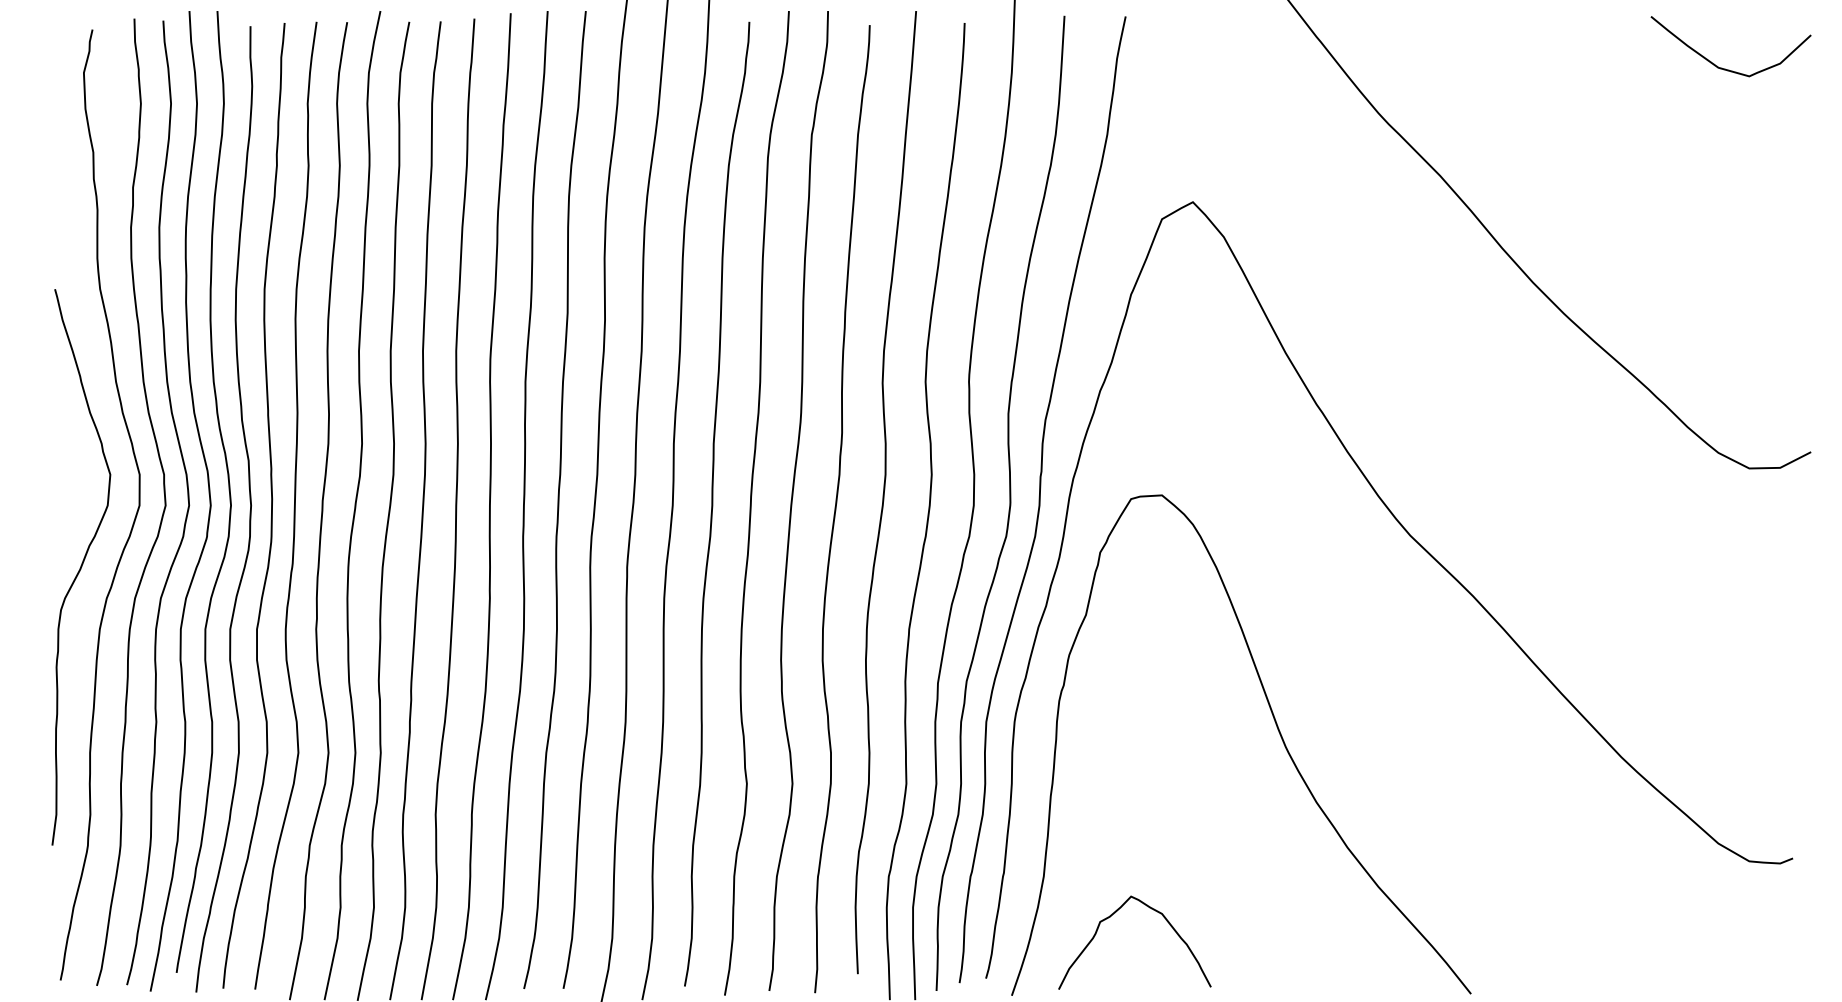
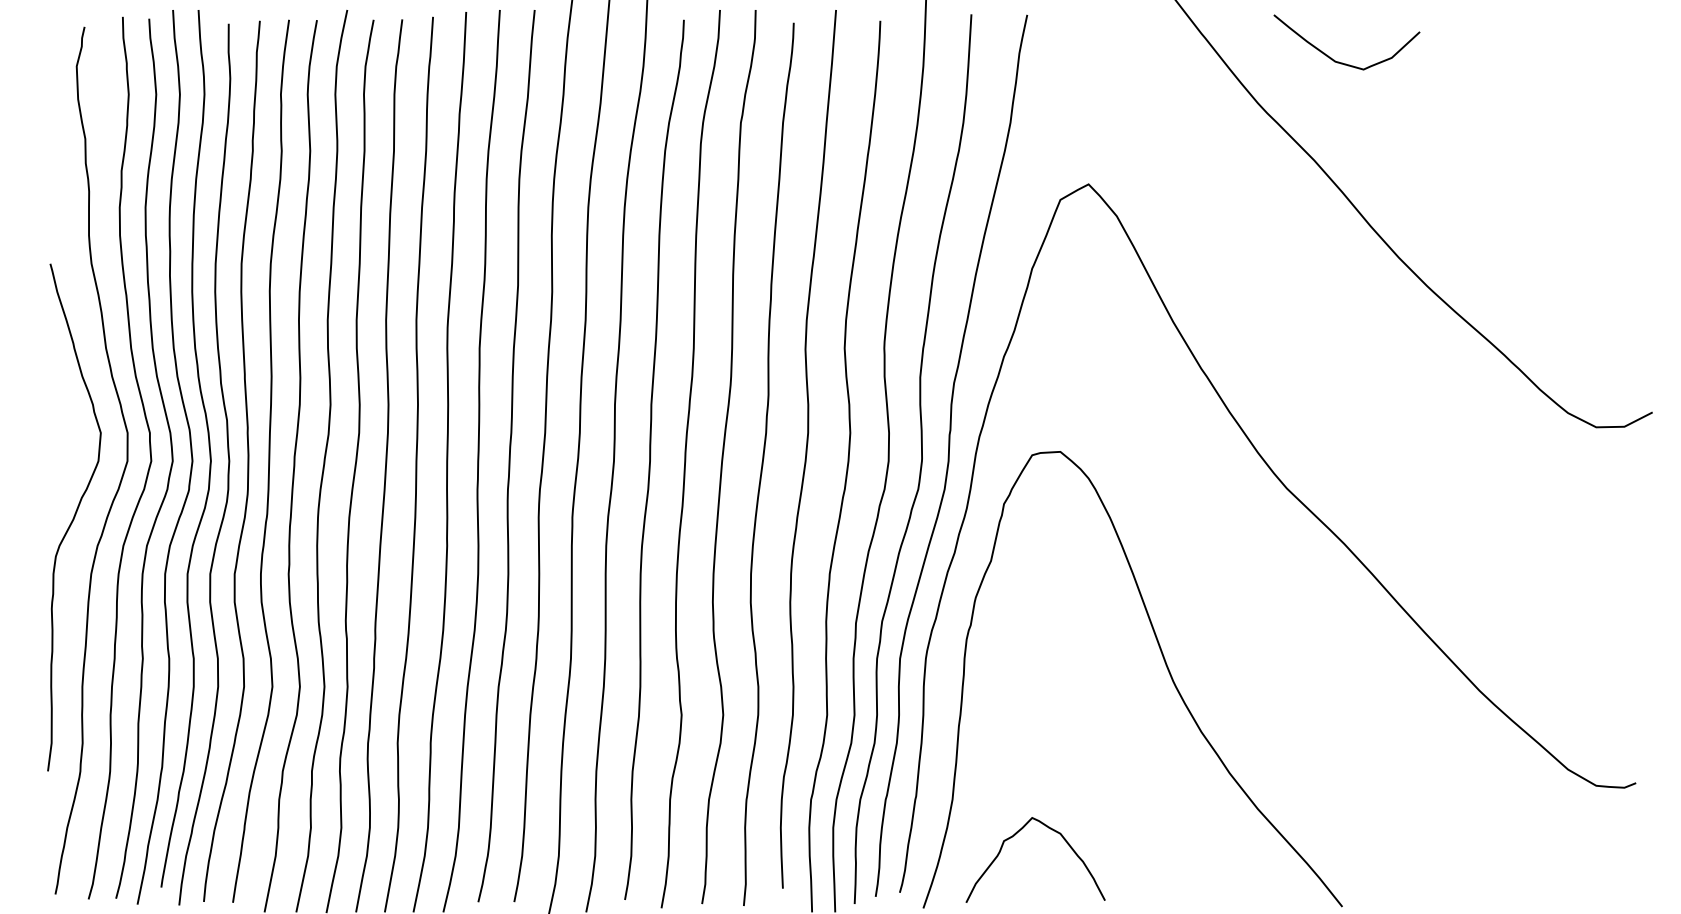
curve: (1725, 68) -> (1341, 62), moved

